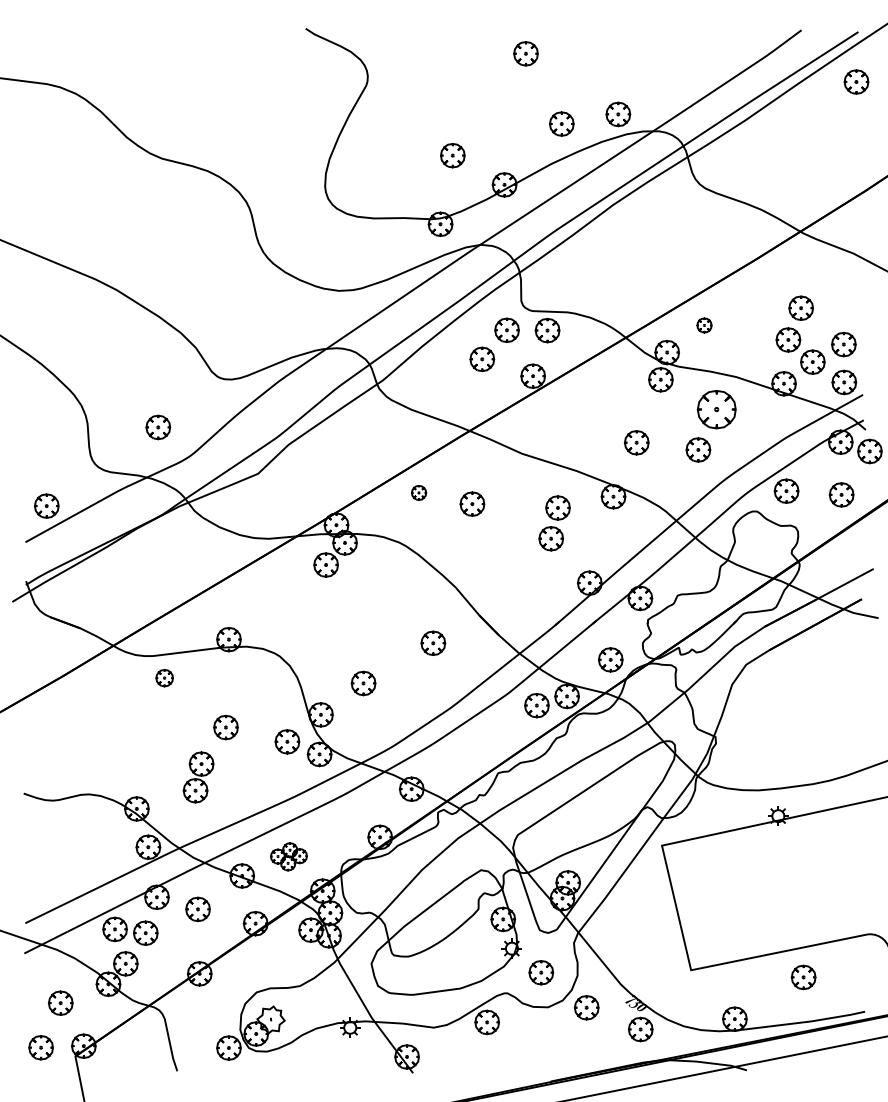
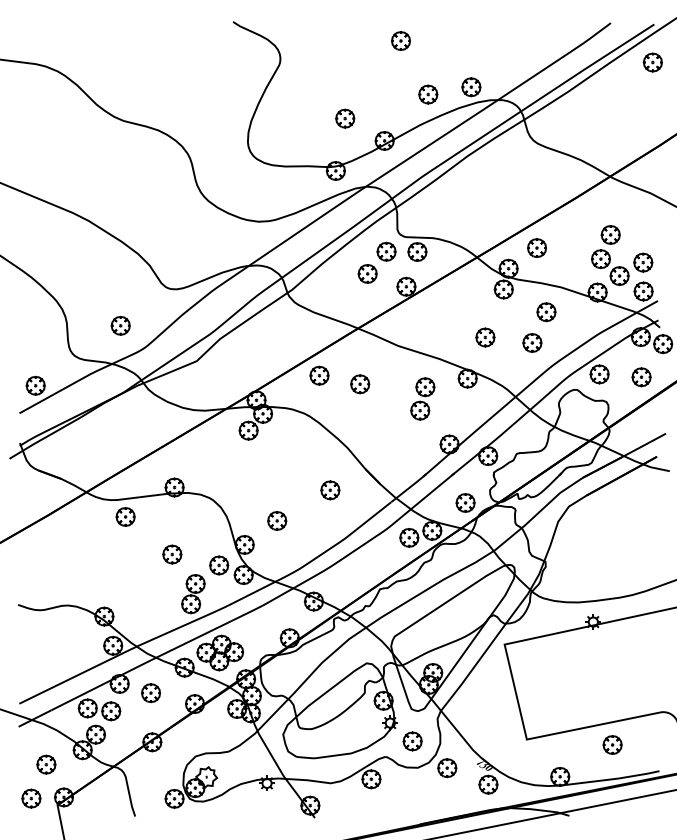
part: (704, 325) -> (537, 248), size x1.67
part: (716, 409) -> (546, 312), size x0.62
part: (418, 492) -> (319, 375), size x1.67
part: (164, 677) -> (125, 516), size x1.43
part: (198, 777) -> (193, 594), moved
part: (288, 856) -> (219, 652), size x1.67

